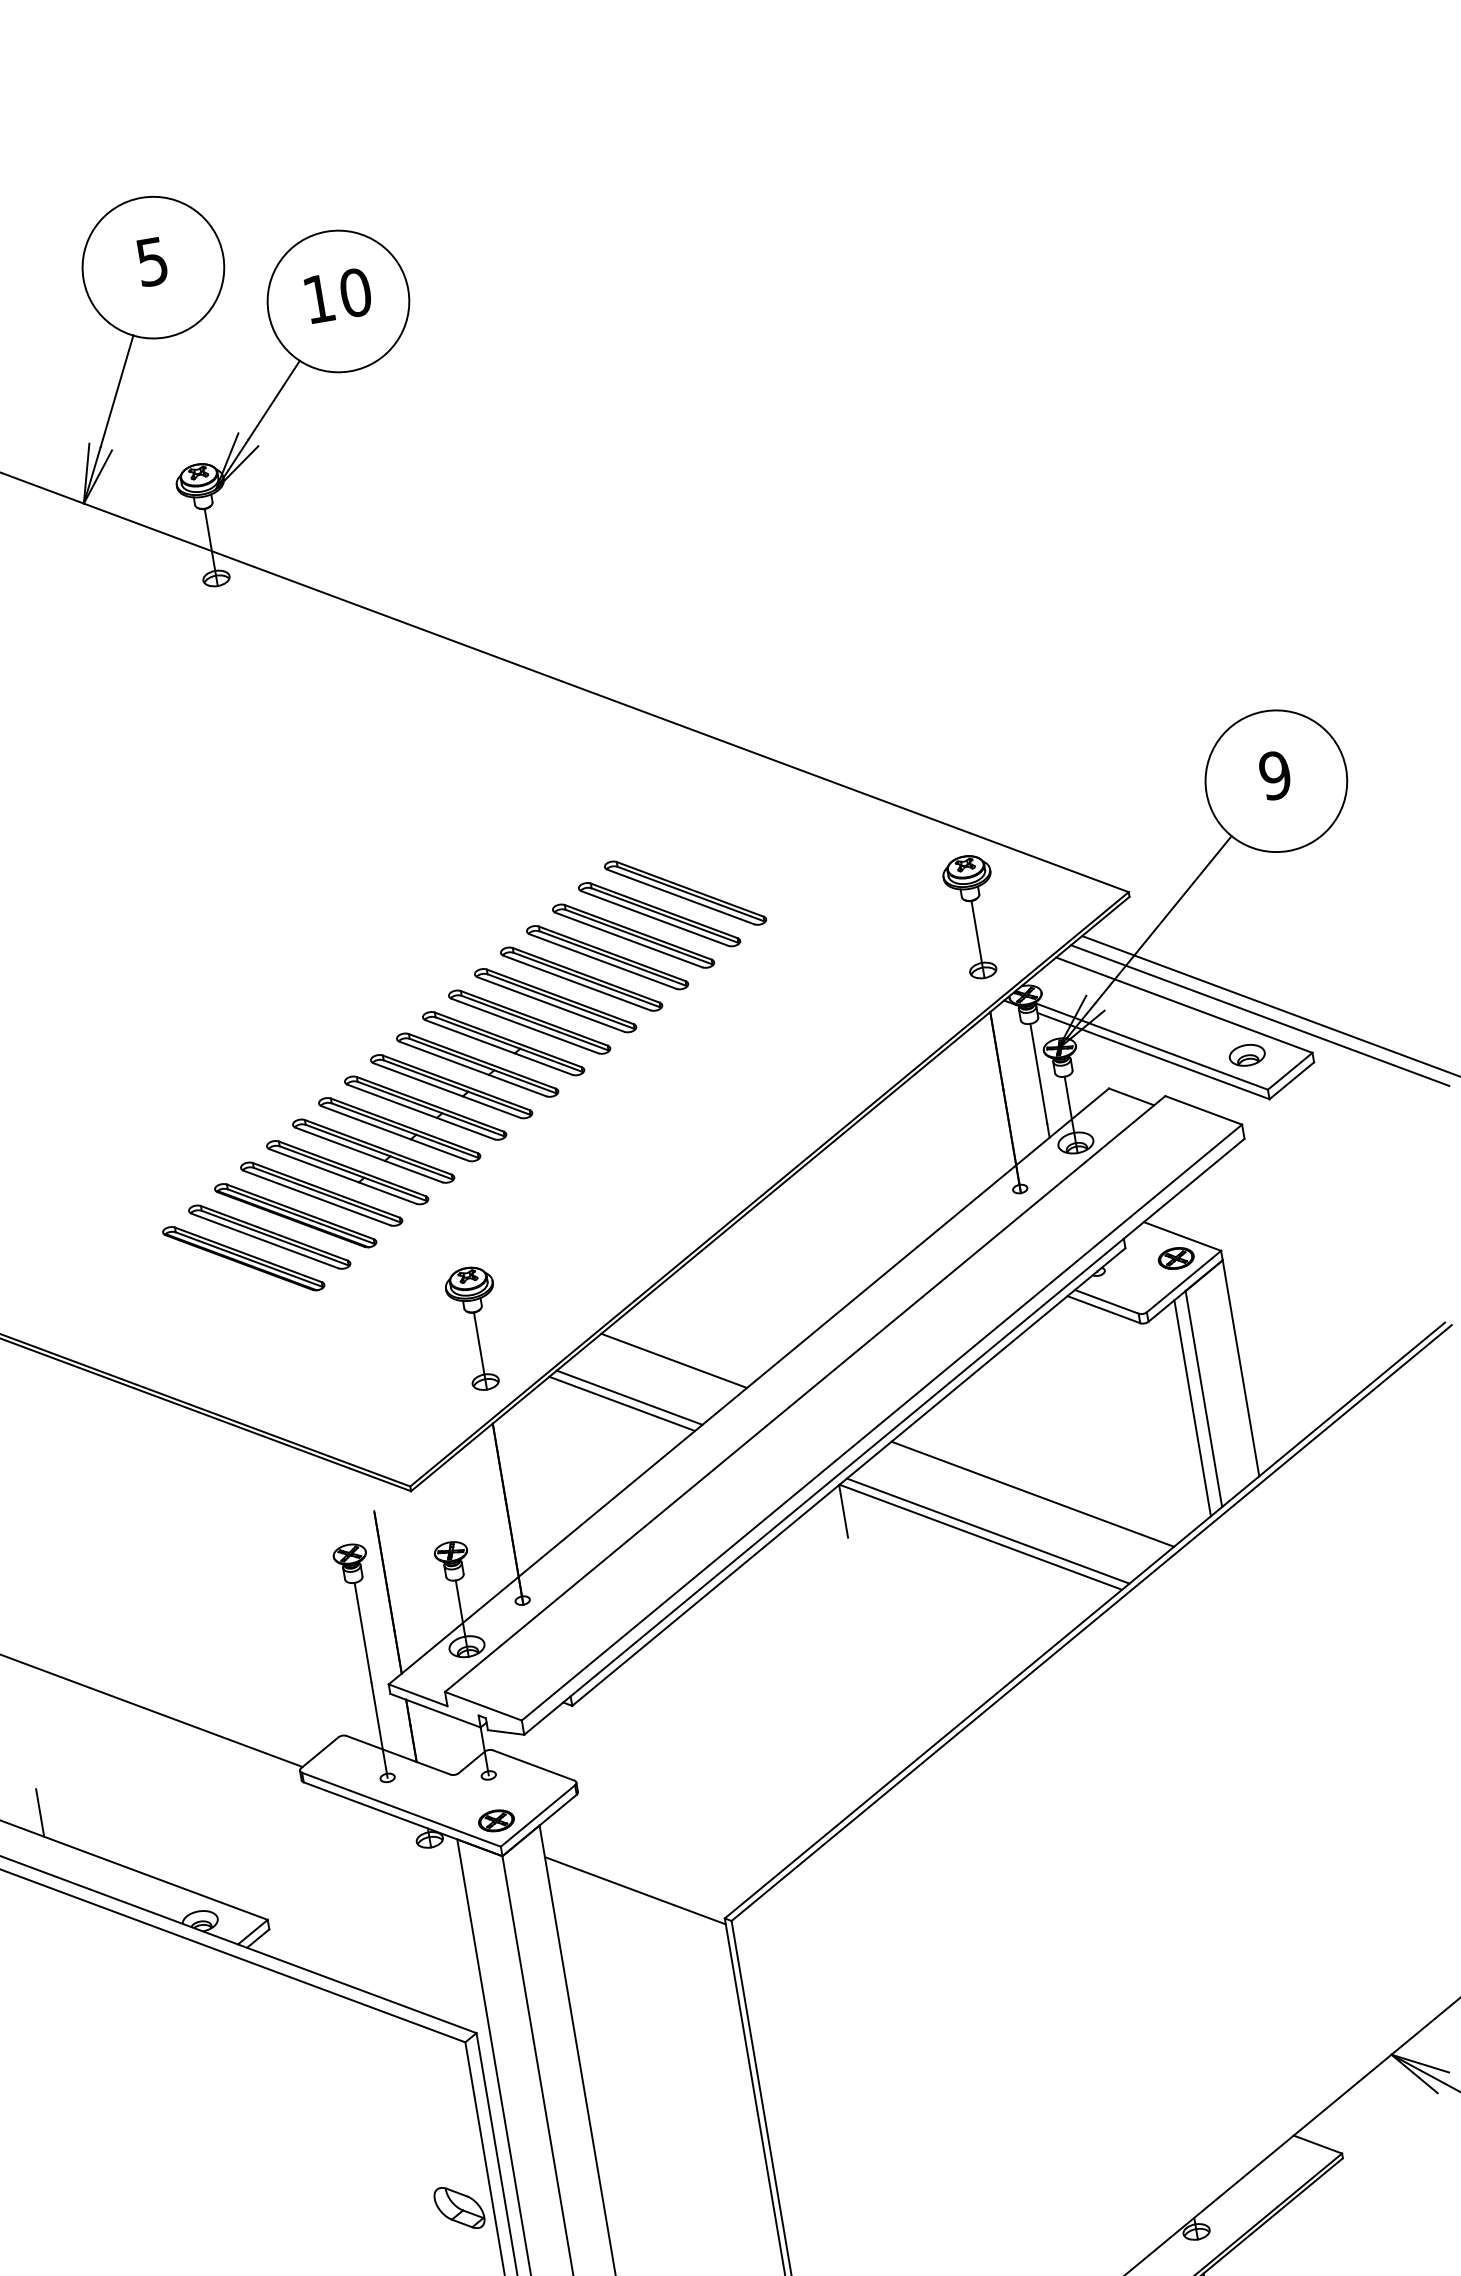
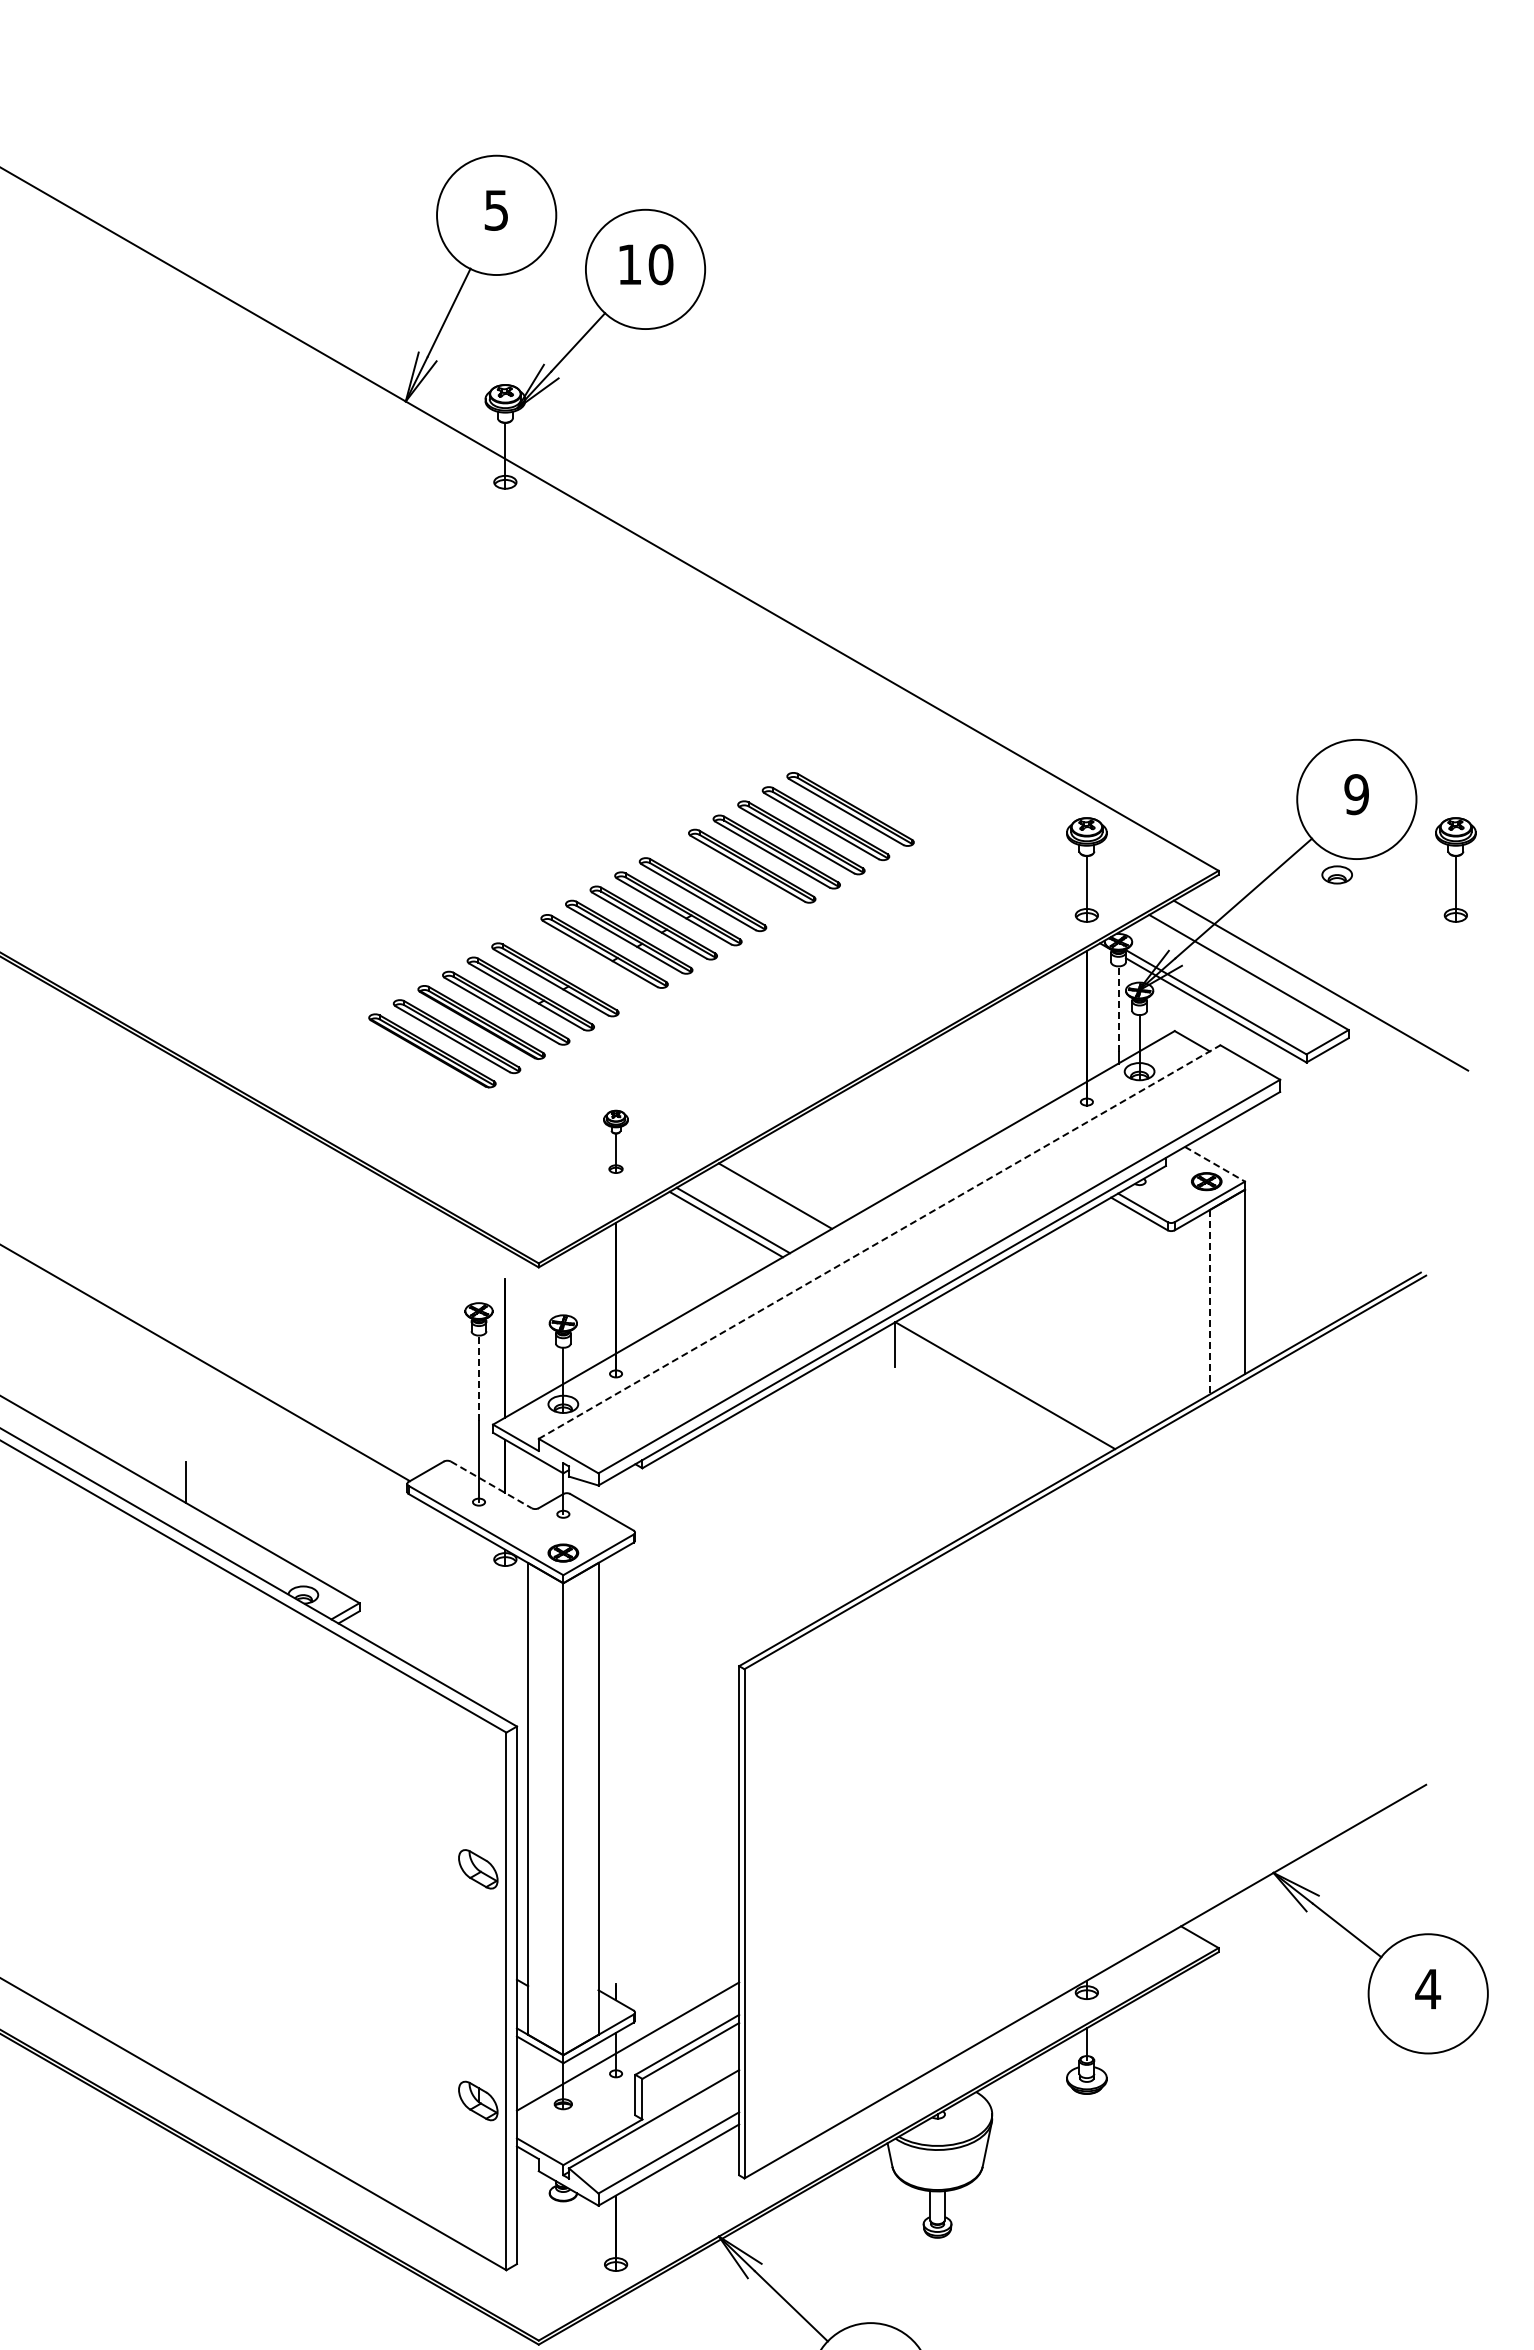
part: (1405, 843) -> (1455, 869), added
part: (555, 1000) -> (727, 880), removed
line: (1260, 1015) -> (1310, 991), removed
part: (1246, 1054) -> (1336, 874), moved
line: (1038, 1074) -> (1118, 1009), solid -> dashed
part: (399, 1129) -> (579, 965), removed
line: (1181, 1236) -> (1214, 1164), solid -> dashed
part: (476, 1328) -> (615, 1141), size x0.6
line: (805, 1394) -> (879, 1242), solid -> dashed
line: (1203, 1399) -> (1209, 1302), solid -> dashed
line: (1192, 1408) -> (1199, 1308), removed
line: (1032, 1493) -> (1054, 1356), removed
line: (988, 1530) -> (1012, 1381), removed
line: (363, 1633) -> (479, 1378), solid -> dashed
line: (398, 1754) -> (491, 1484), solid -> dashed
line: (634, 1890) -> (668, 1630), removed

